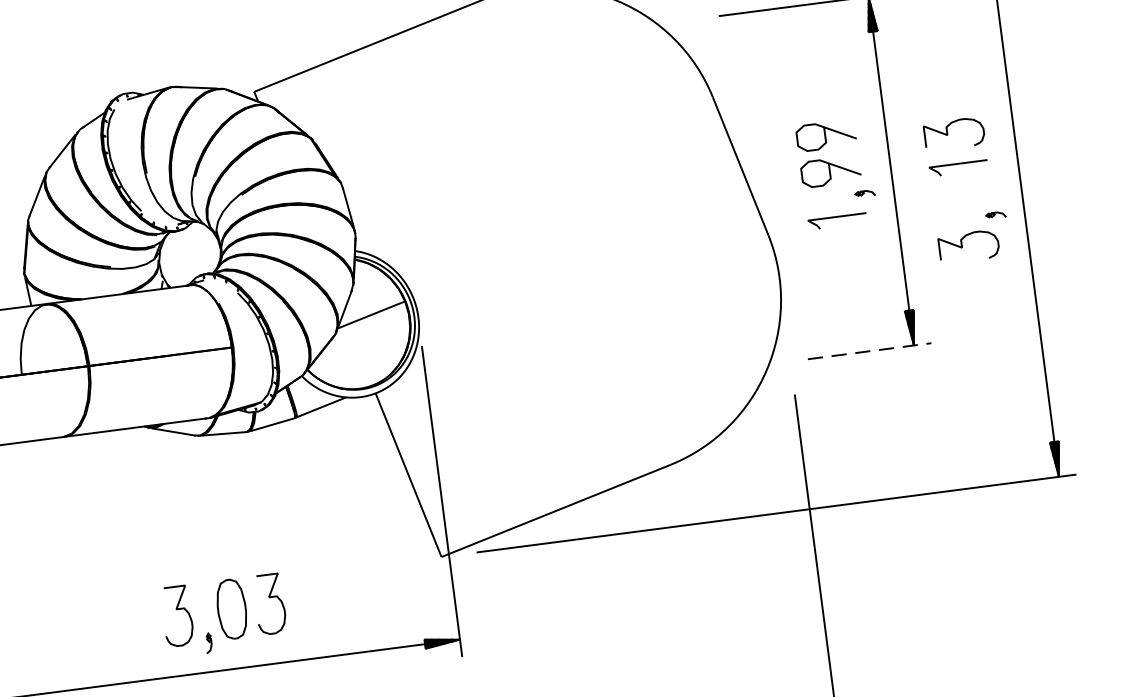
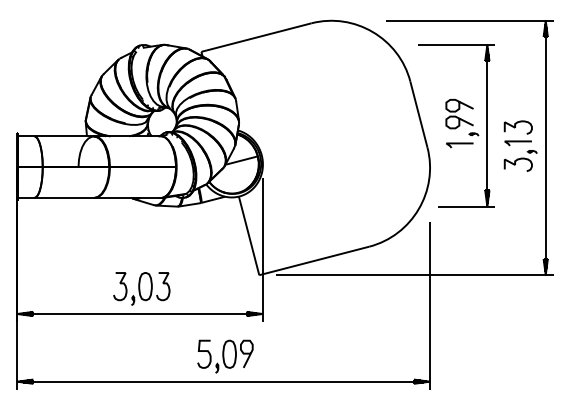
part: (954, 147) -> (517, 133), moved
line: (868, 350) -> (466, 206), dashed -> solid
part: (223, 614) -> (141, 288), moved

